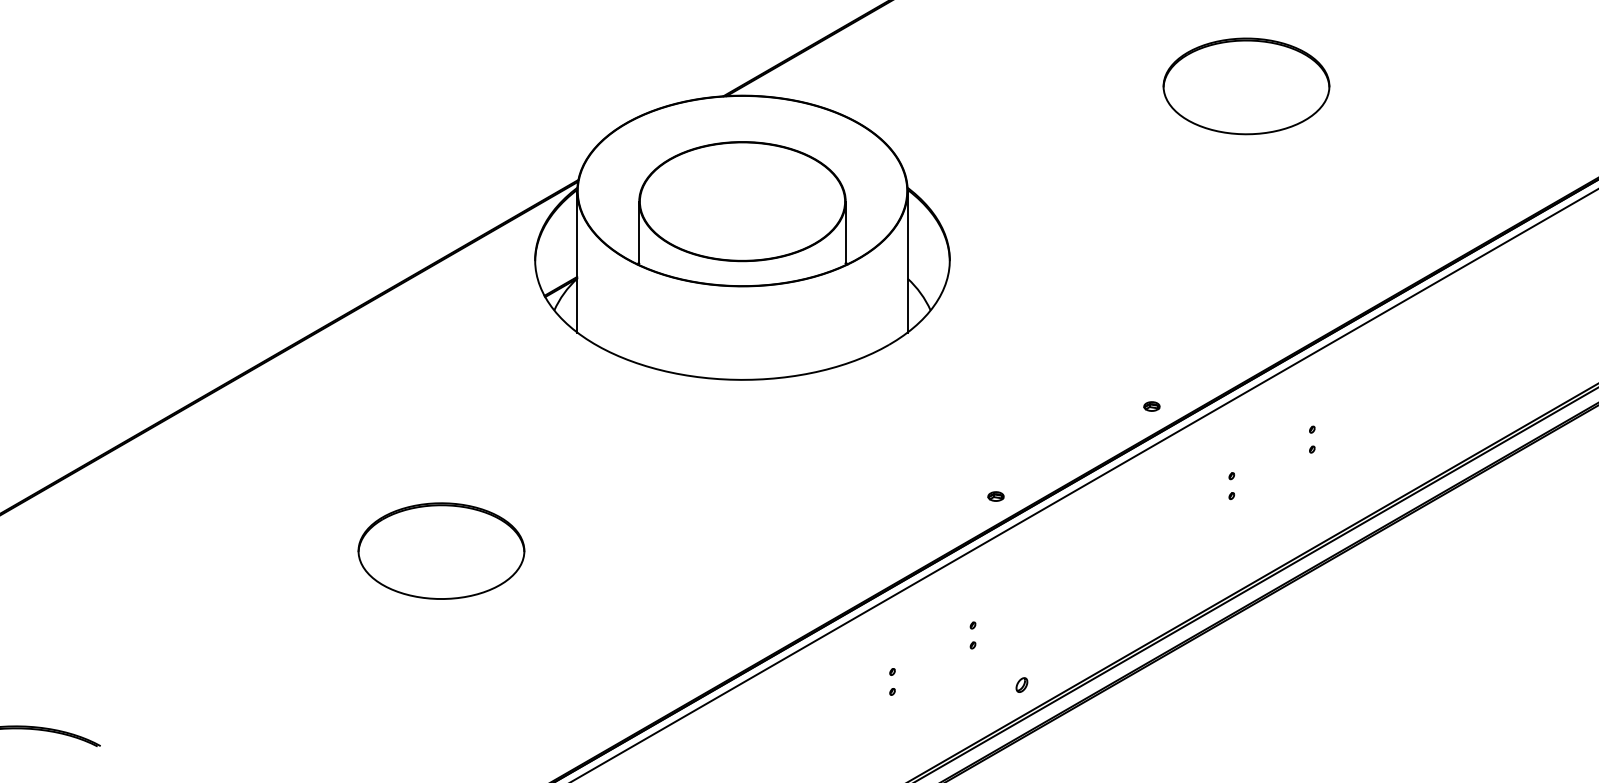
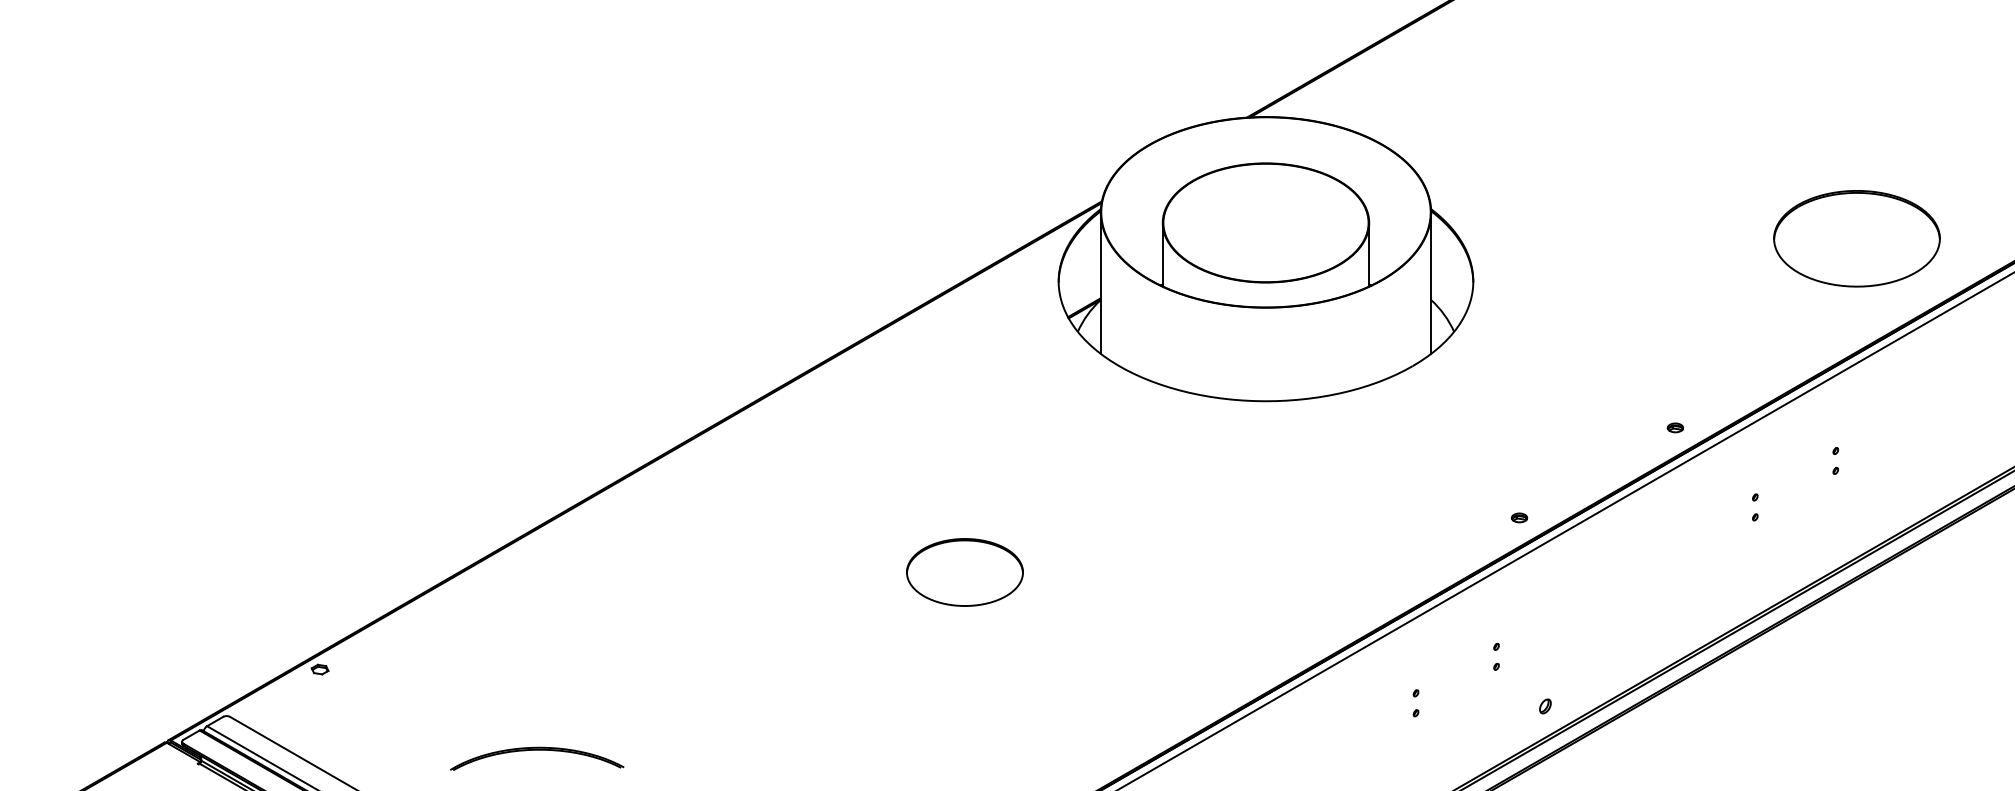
part: (1246, 86) -> (1856, 238), moved
part: (441, 551) -> (964, 572), size x0.7

